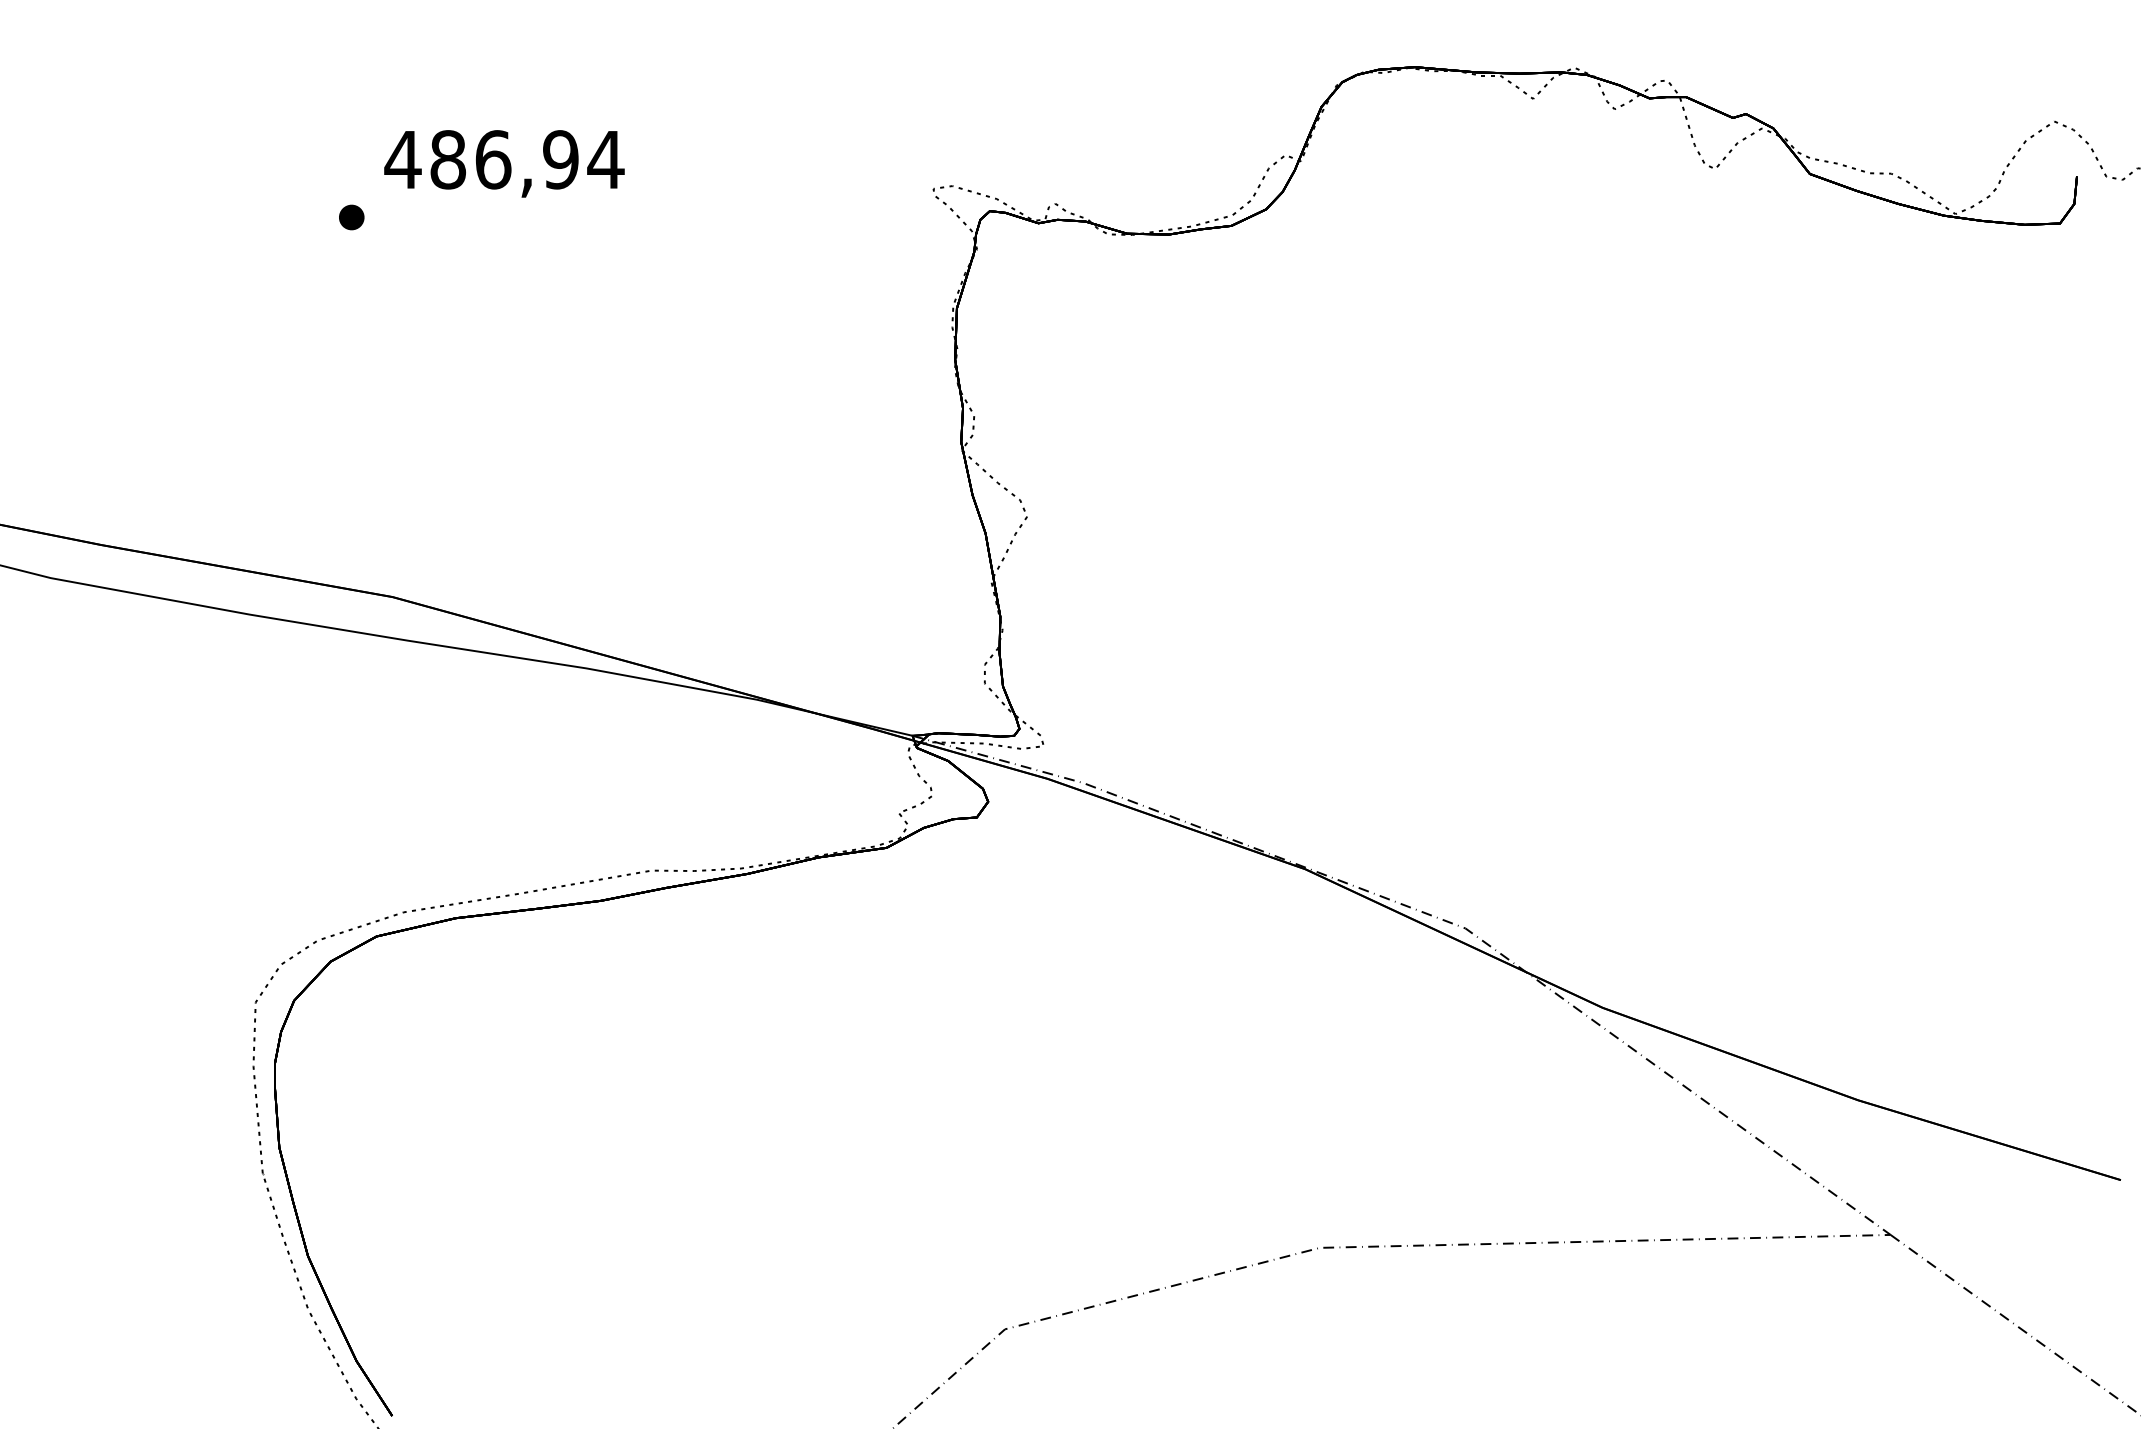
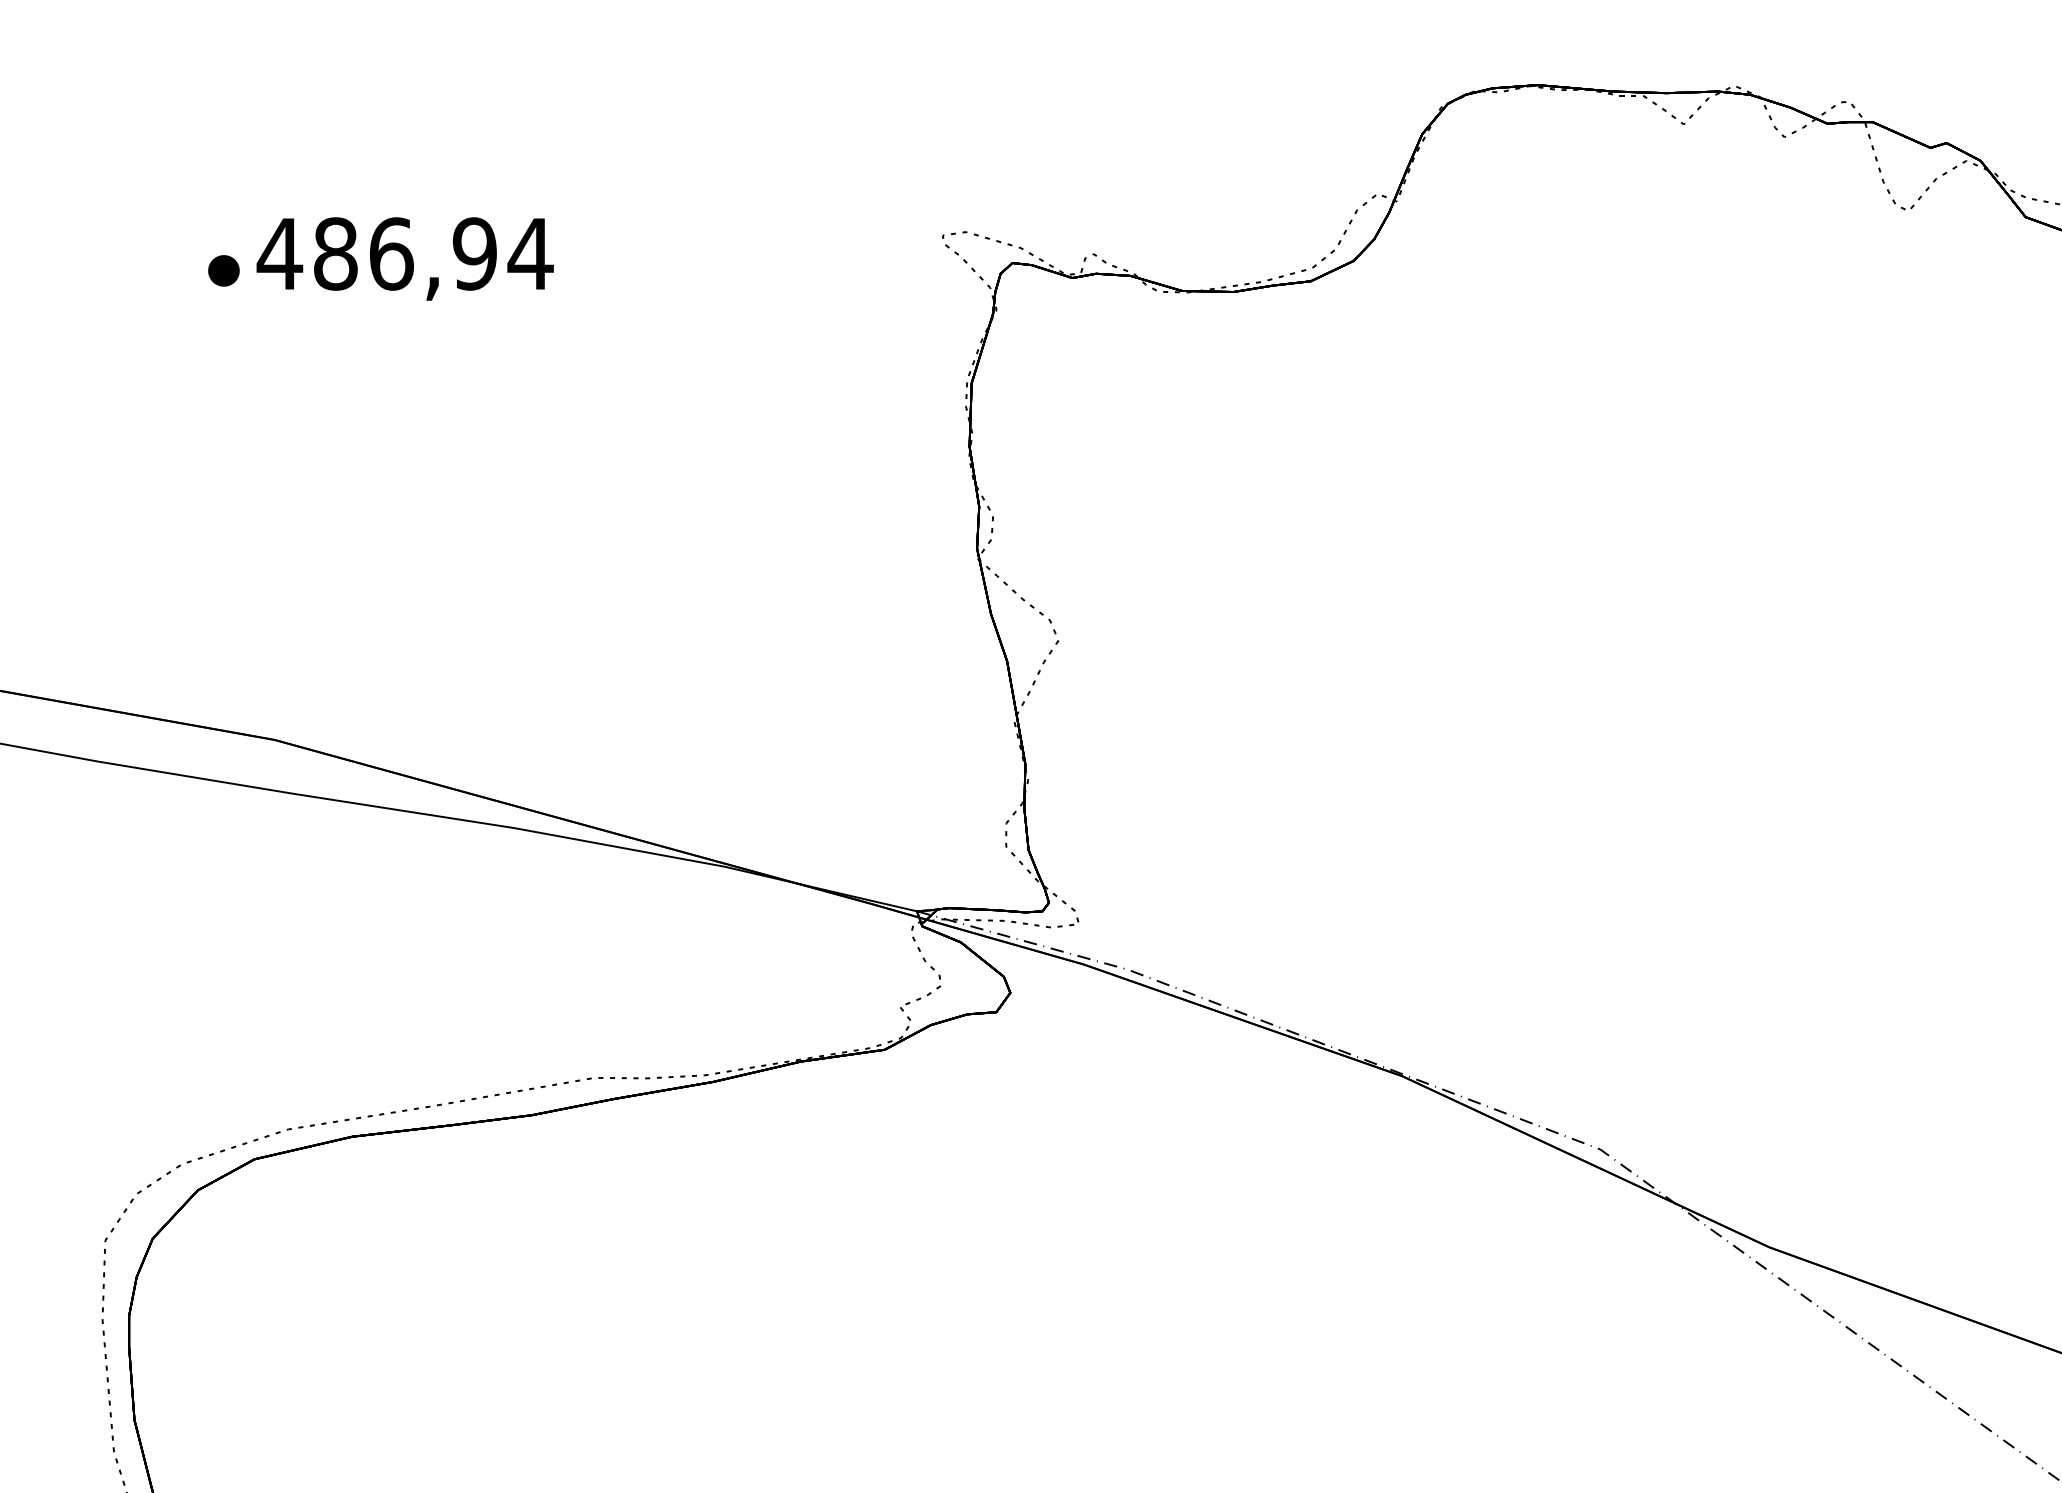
text: (504, 163) -> (405, 258), moved

